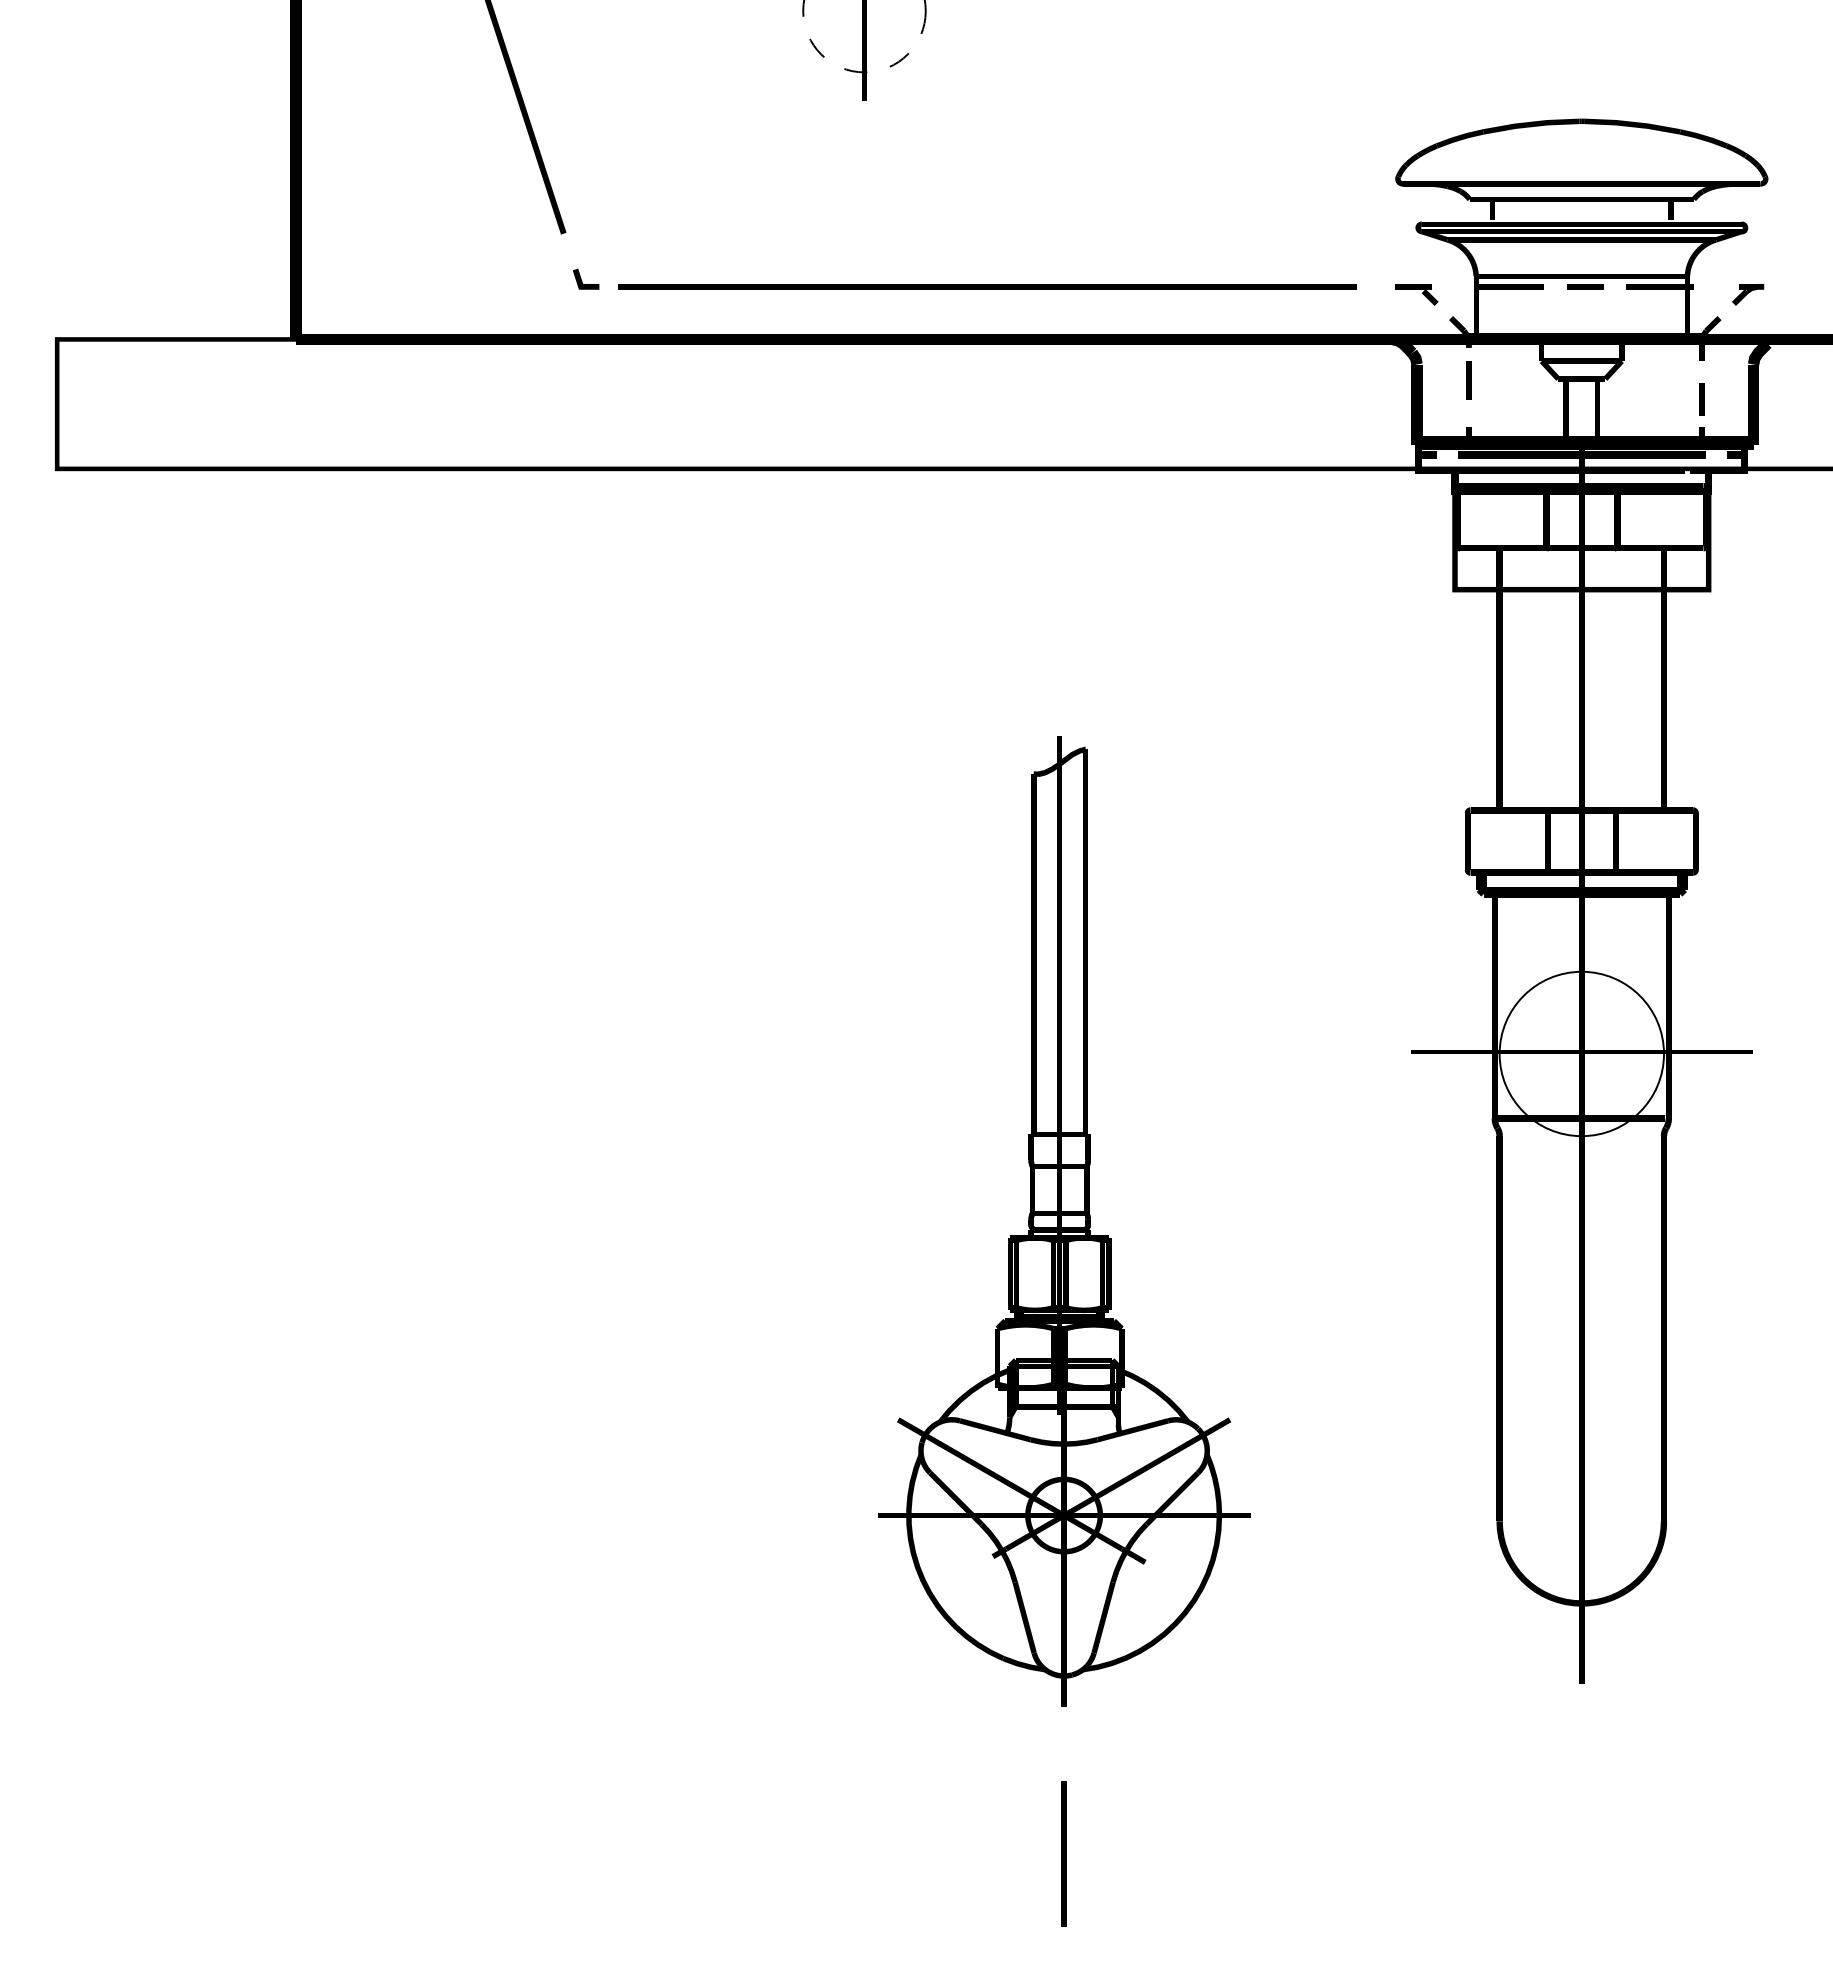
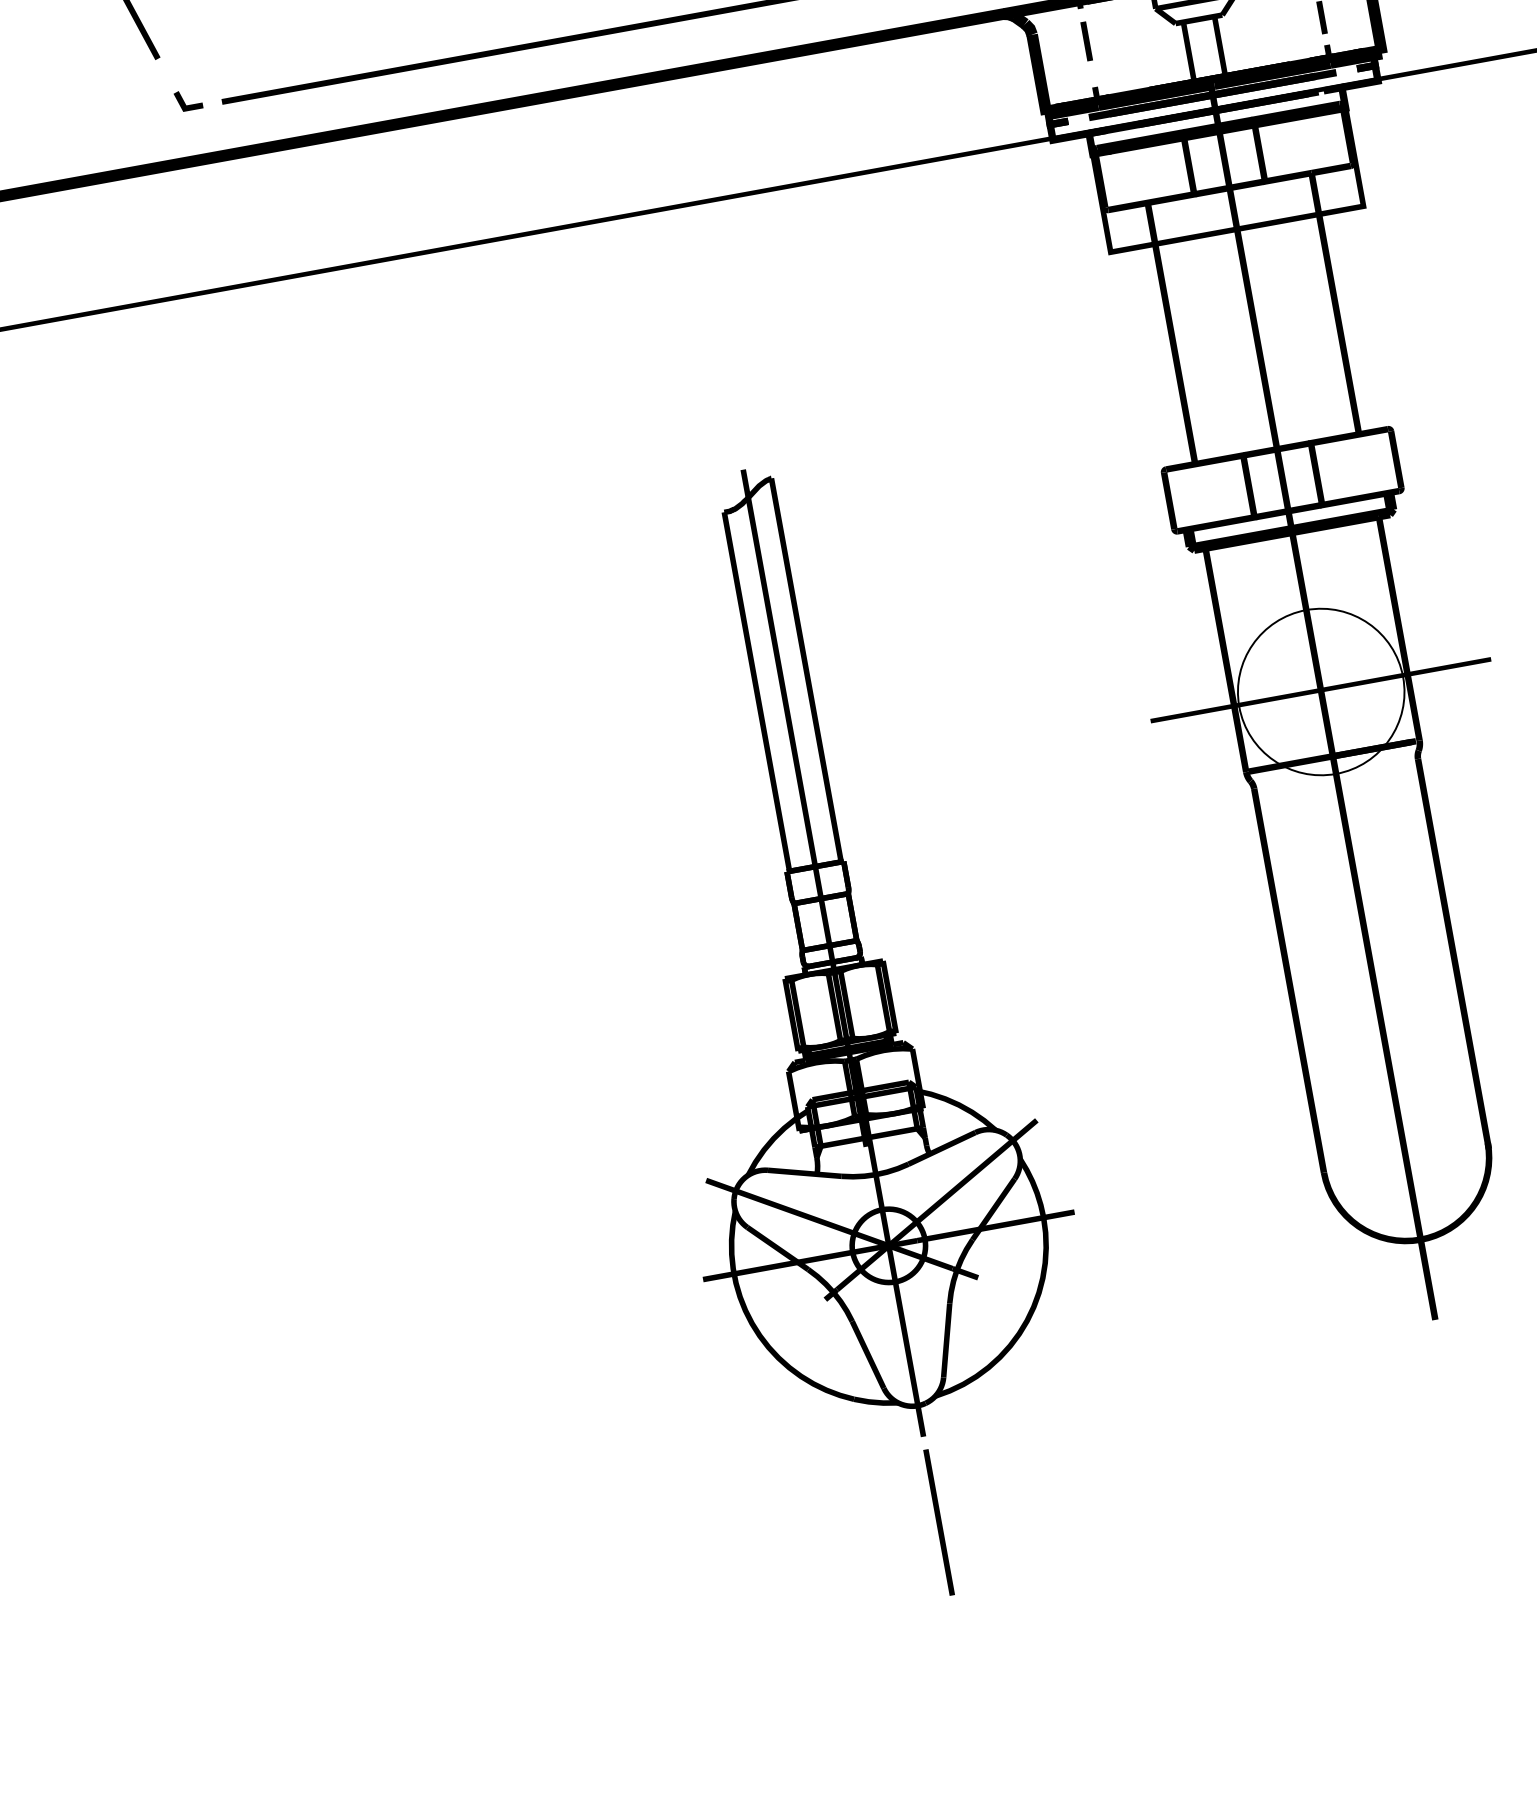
line: (1063, 1853) -> (938, 1521), moved

